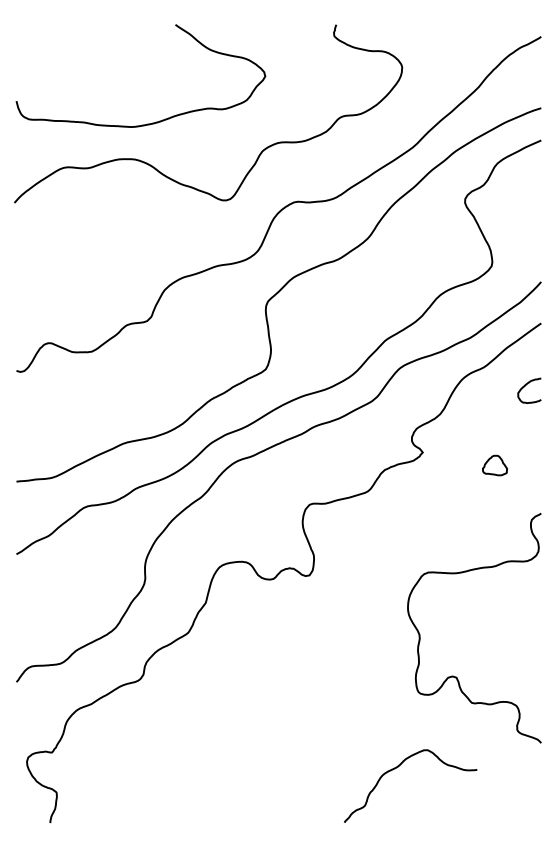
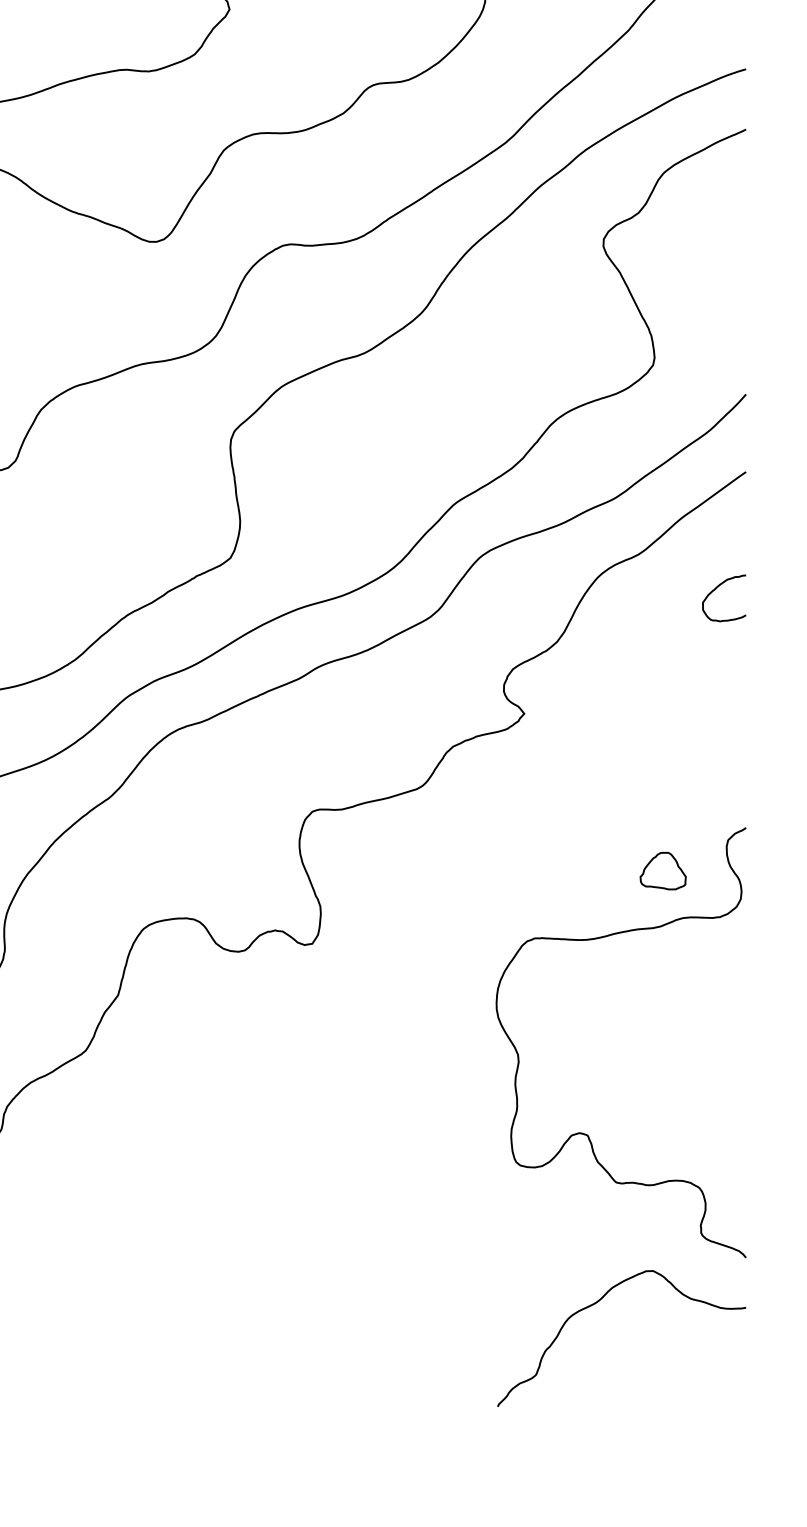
part: (494, 465) -> (662, 871), moved
curve: (398, 767) -> (598, 1303), moved

